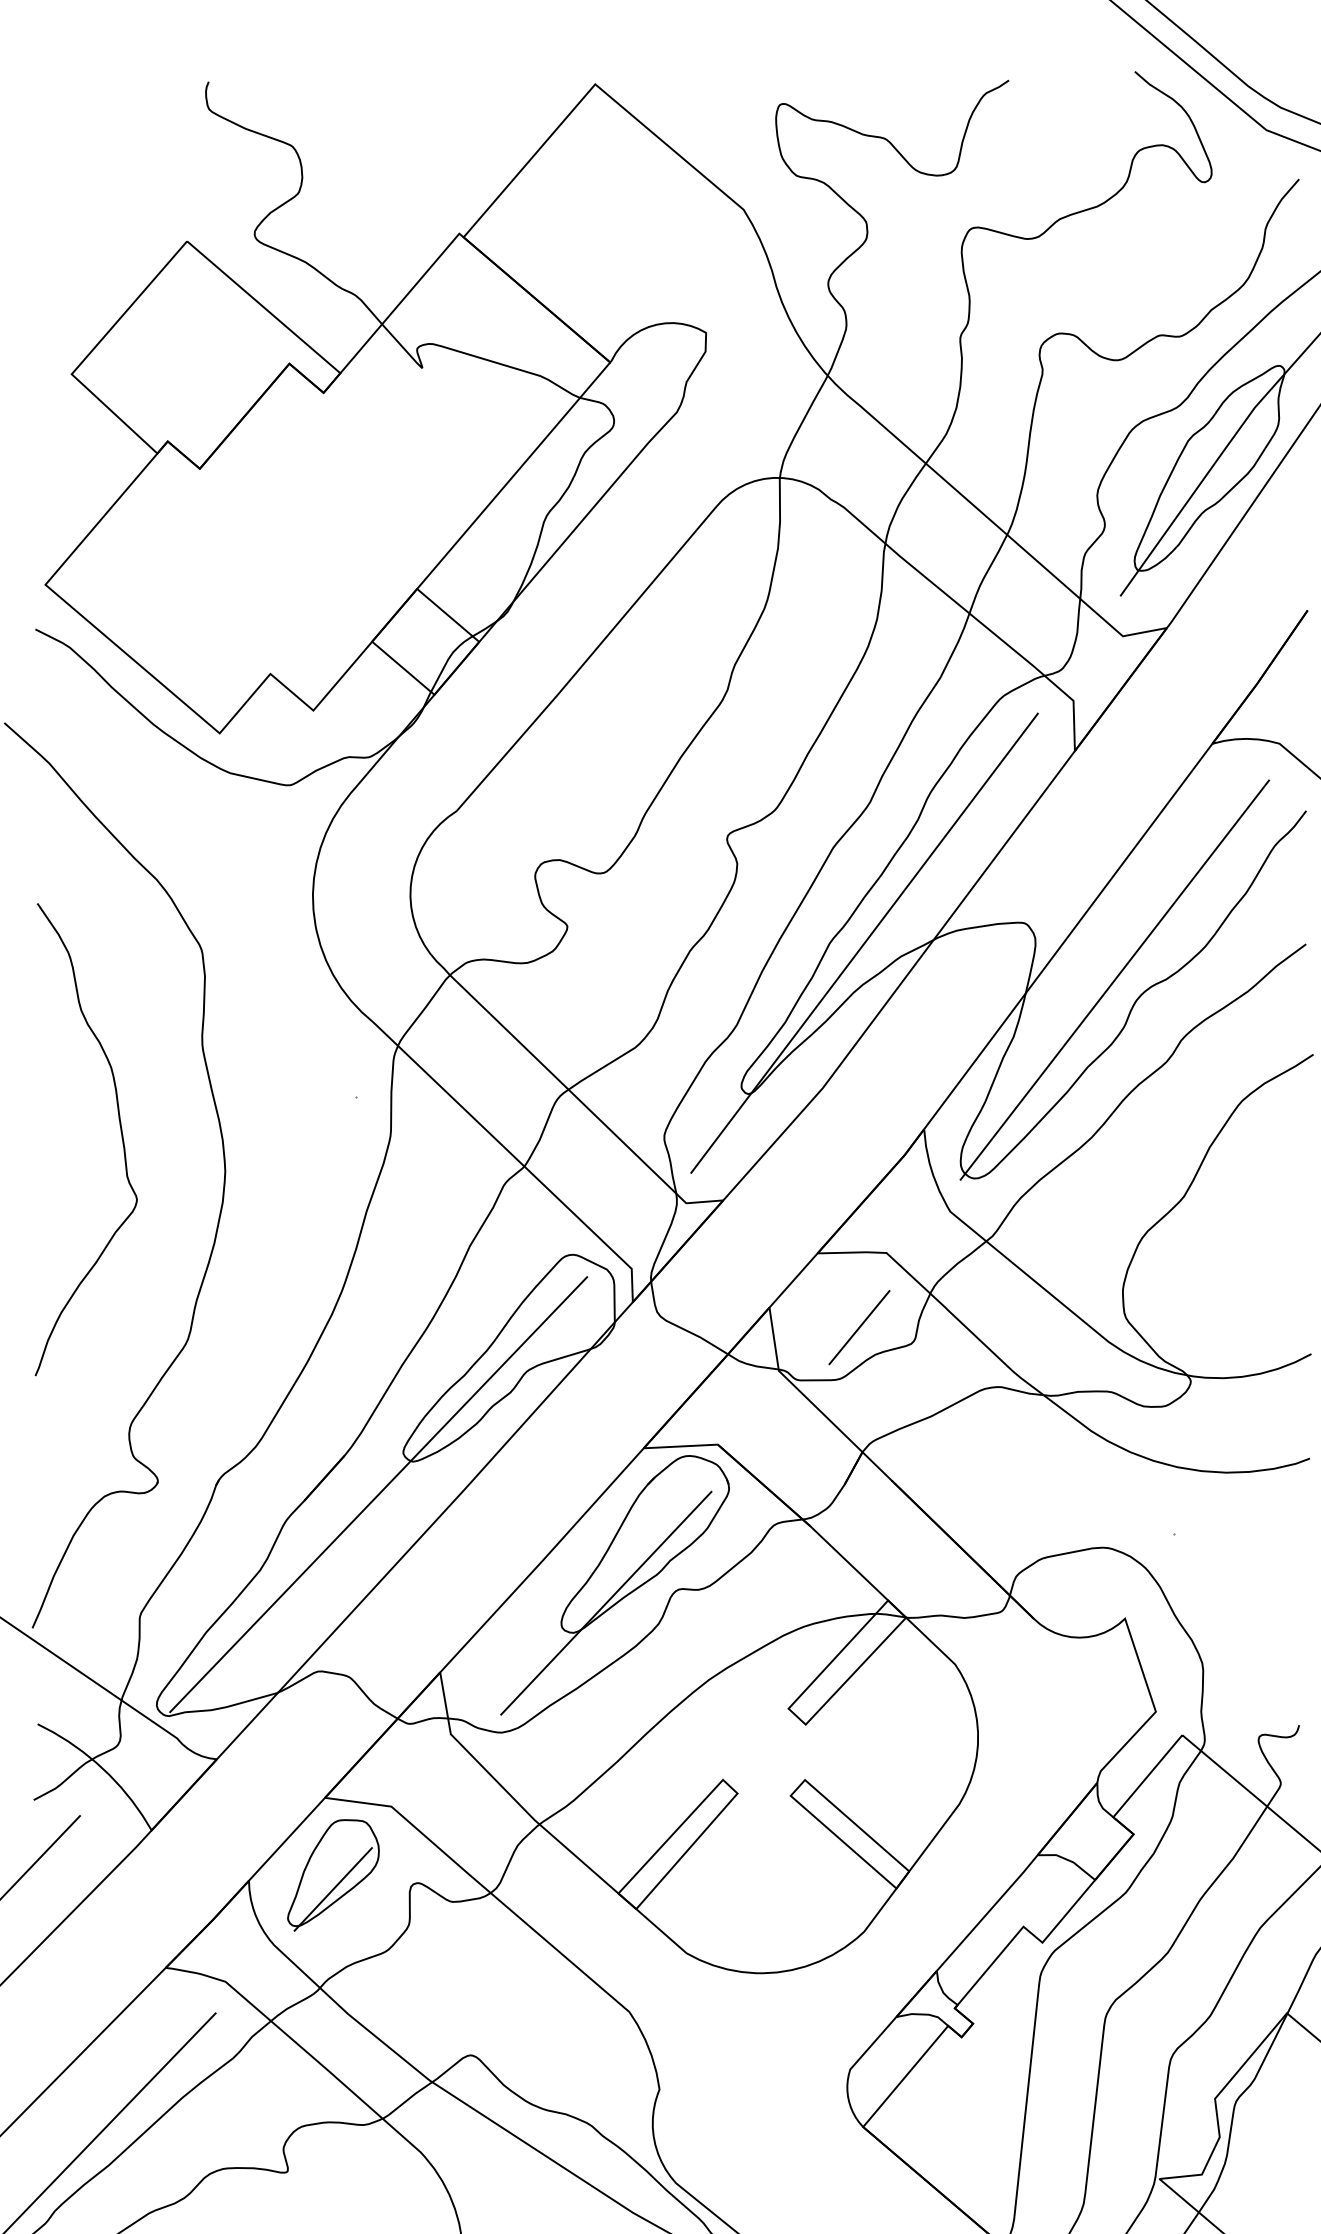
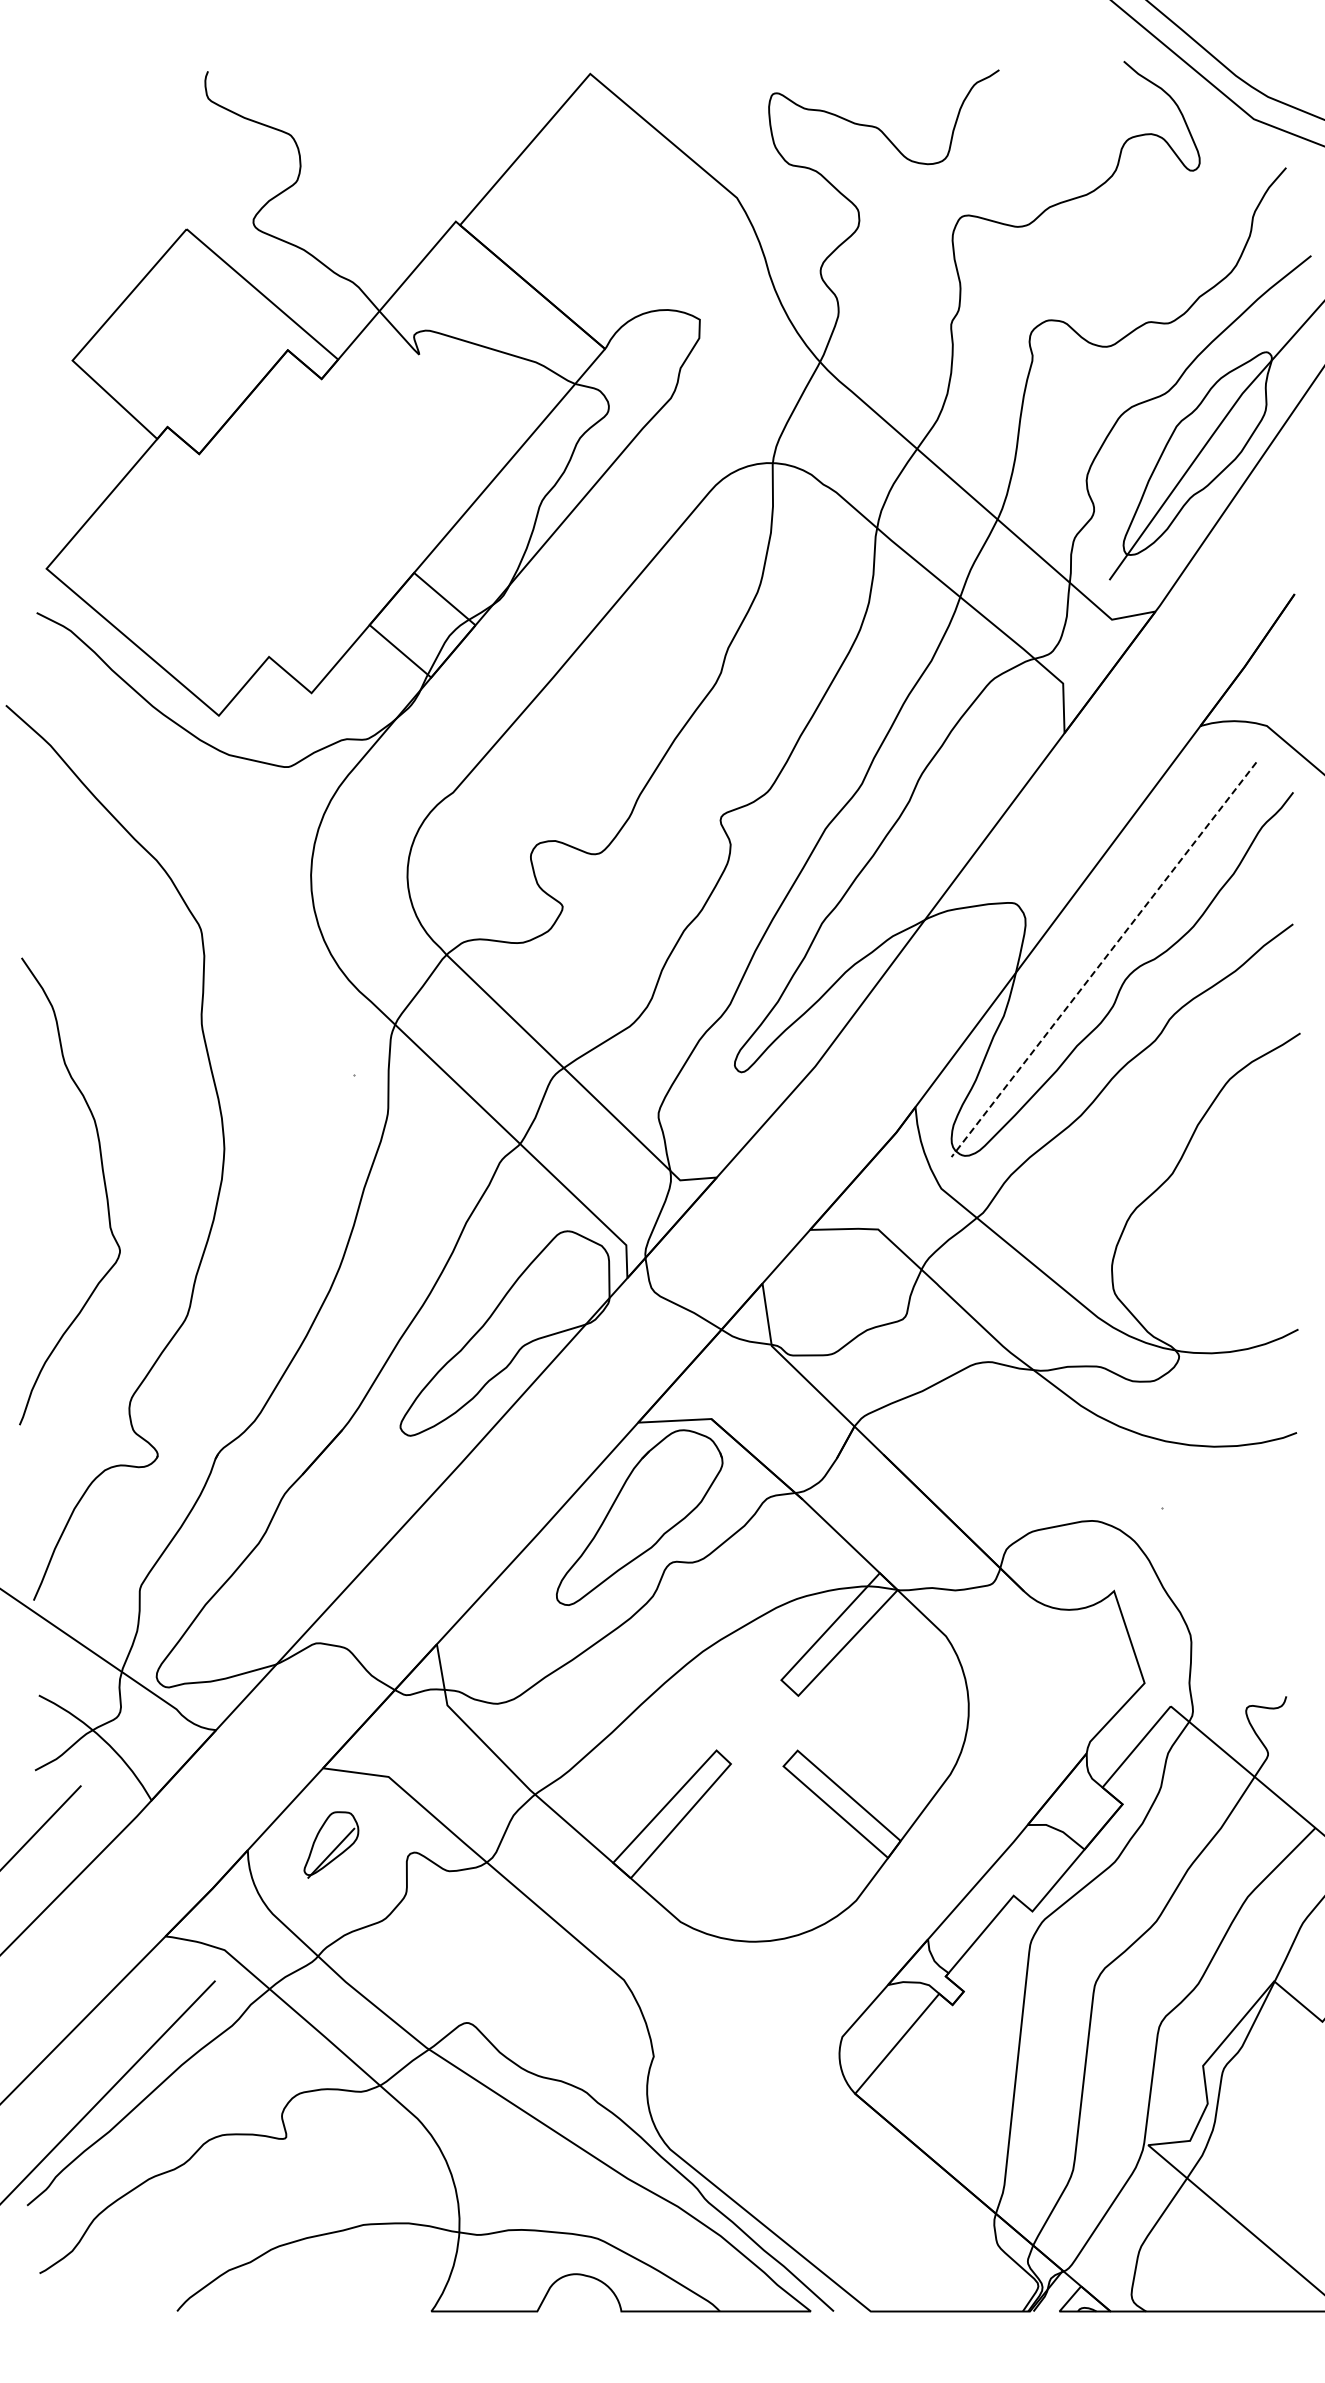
line: (864, 943) -> (856, 923), removed
line: (1114, 980) -> (1103, 960), solid -> dashed
curve: (121, 1136) -> (104, 1188), moved
line: (859, 1327) -> (851, 1303), removed
line: (378, 1494) -> (375, 1468), removed
line: (606, 1602) -> (601, 1575), removed
part: (333, 1874) -> (331, 1844), size x0.6

